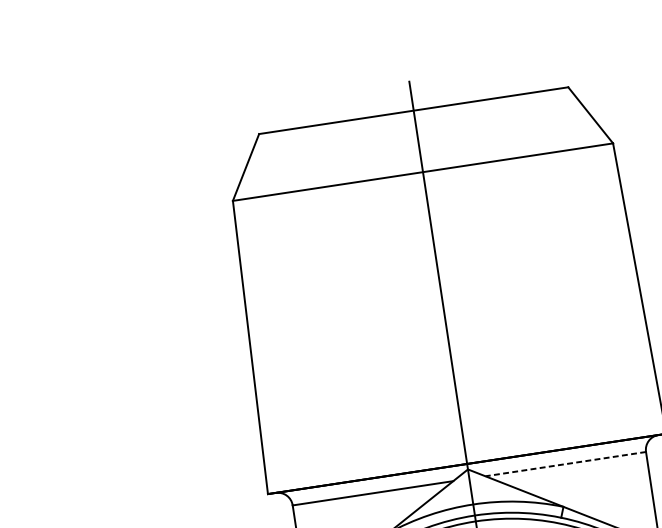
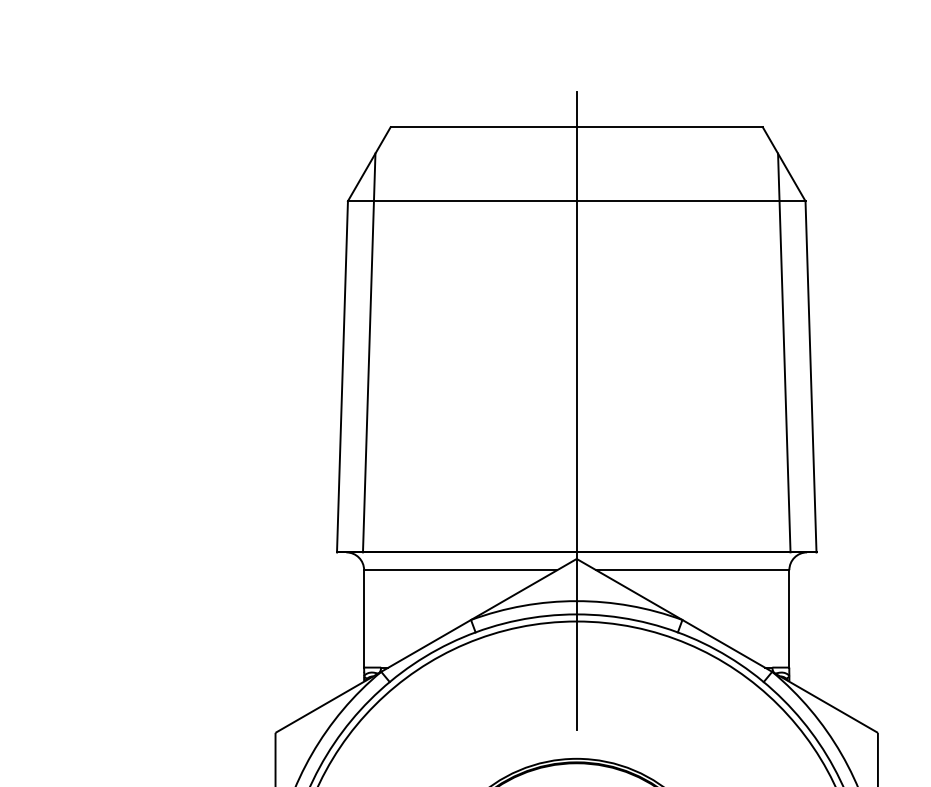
line: (614, 271) -> (784, 352), added
line: (269, 324) -> (368, 352), added
line: (565, 464) -> (692, 570), dashed -> solid

